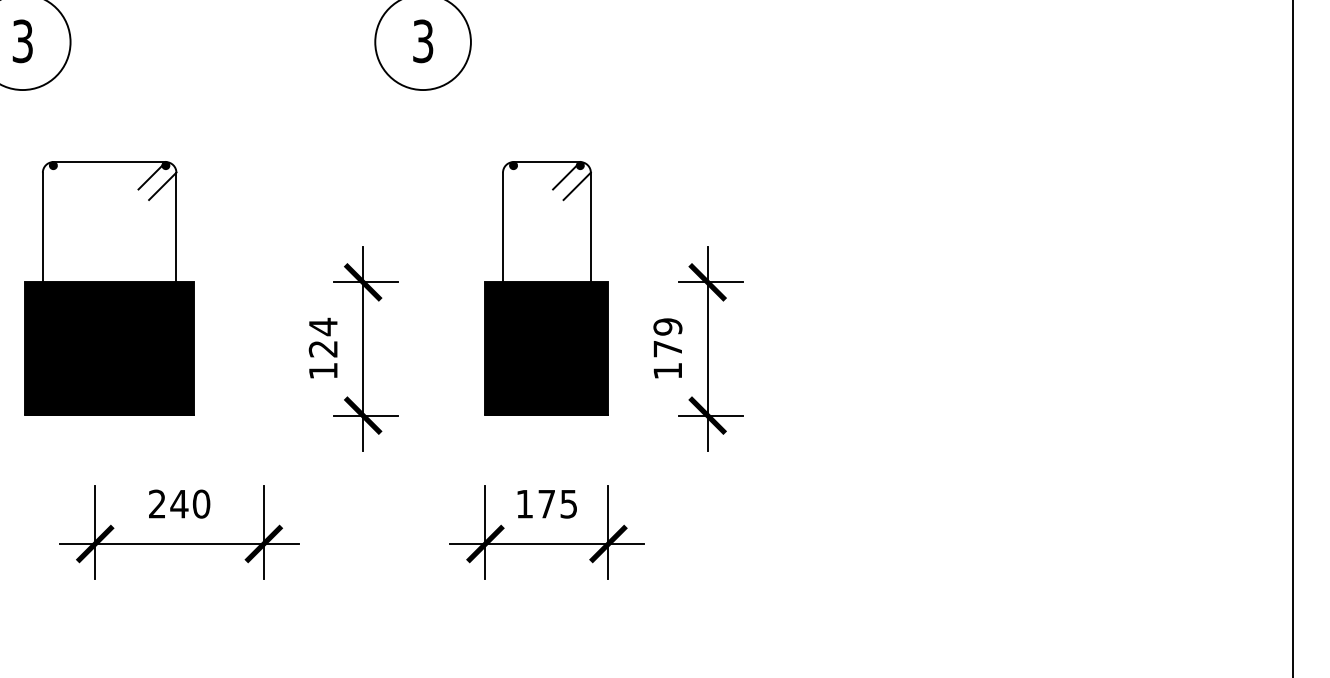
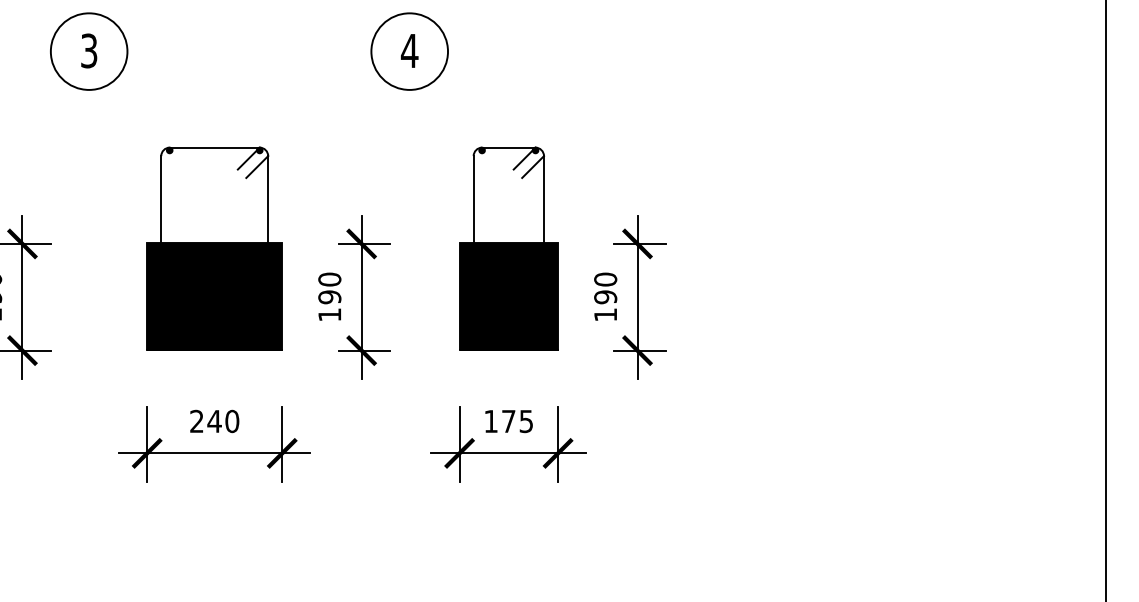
text: (422, 40) -> (409, 50), 3 -> 4
part: (109, 288) -> (214, 248), moved
text: (322, 338) -> (329, 288), 124 -> 190
text: (667, 338) -> (605, 288), 179 -> 190

